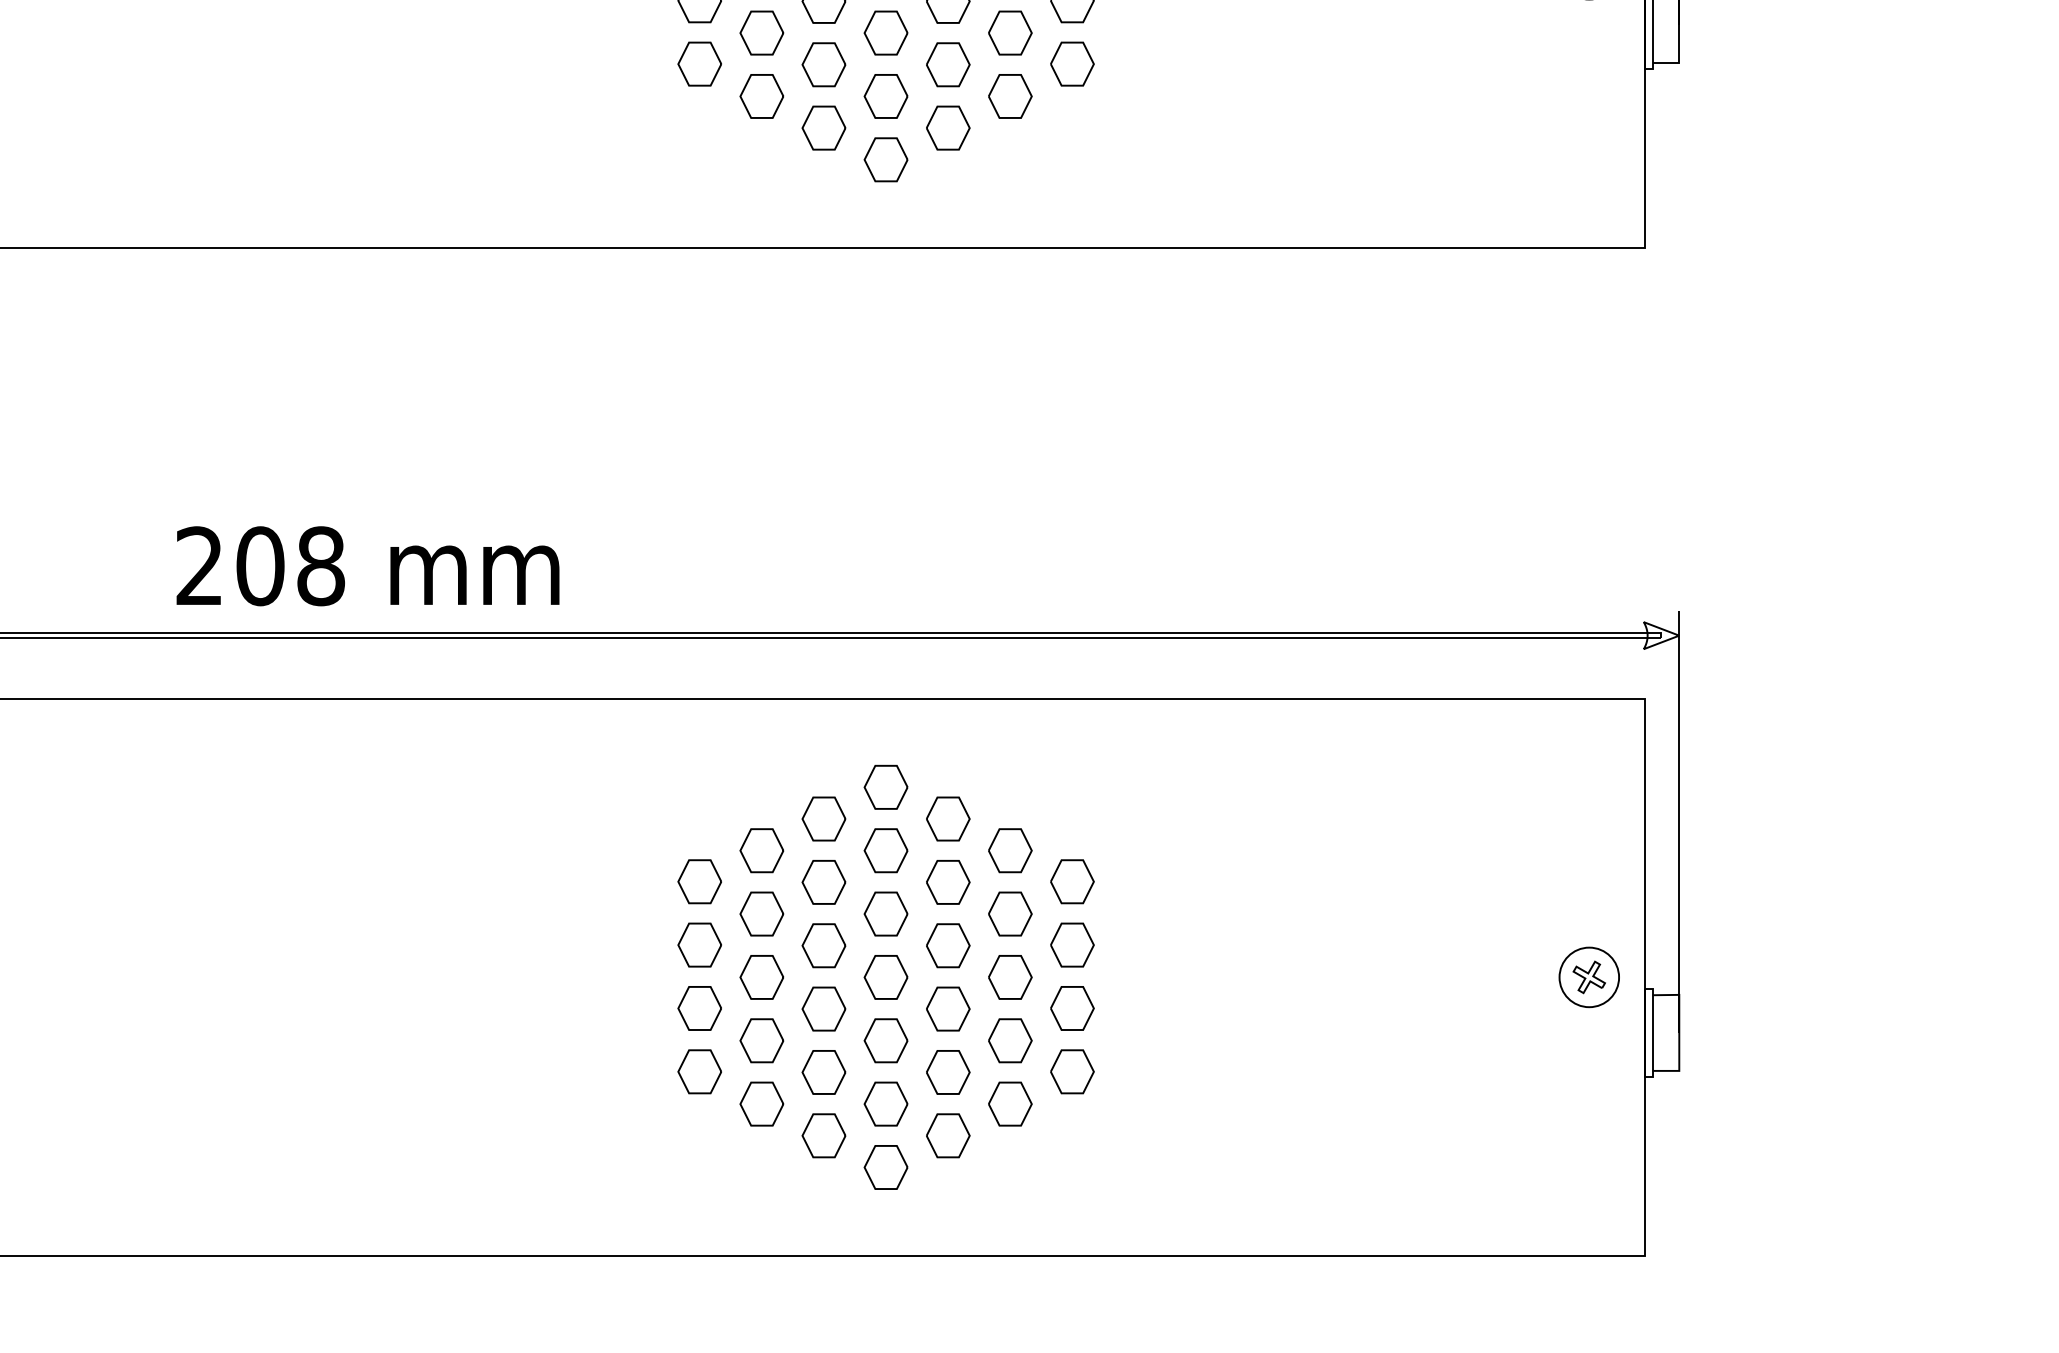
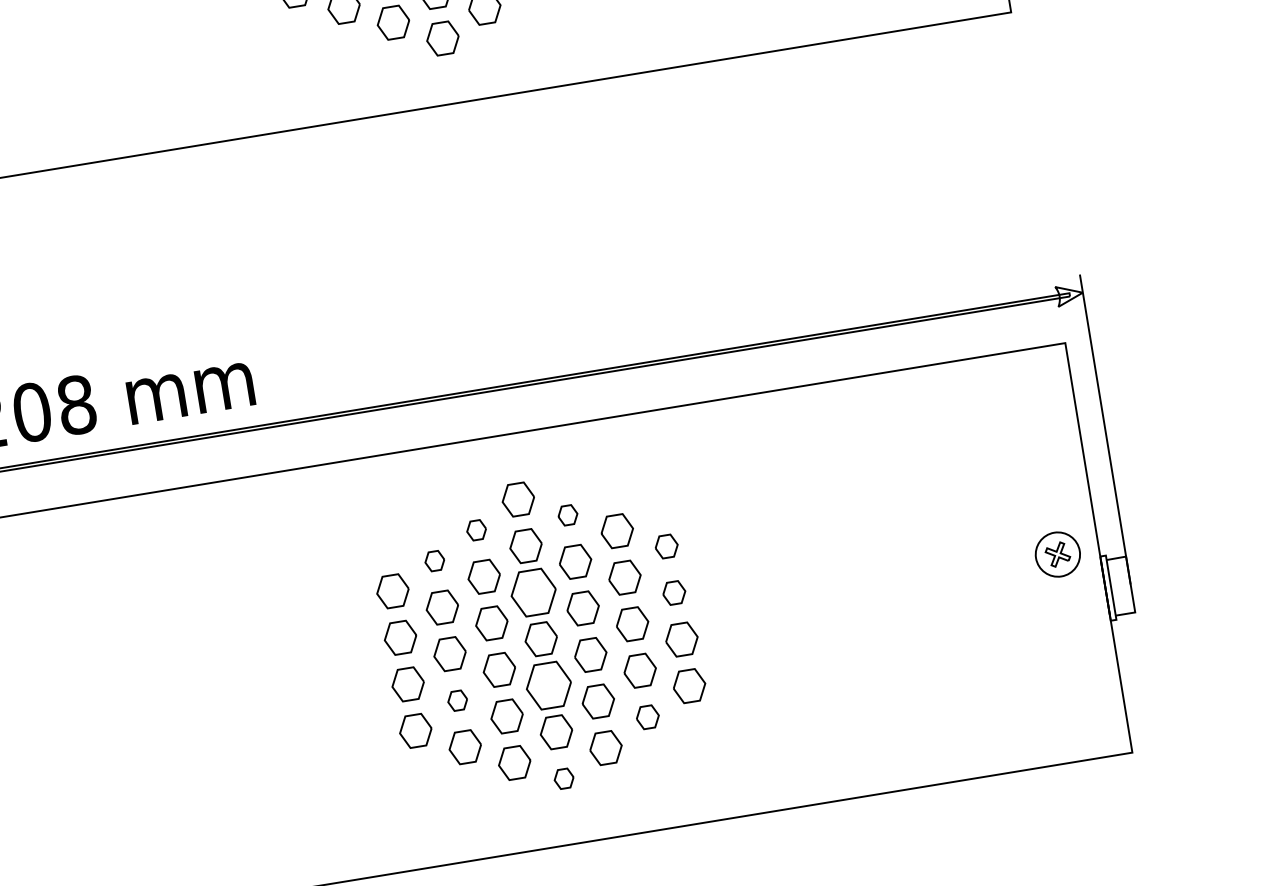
part: (823, 818) -> (476, 529), size x0.6
part: (948, 818) -> (568, 514), size x0.6
part: (761, 850) -> (434, 560), size x0.6
part: (1072, 881) -> (666, 546), size x0.7
part: (885, 913) -> (533, 592), size x1.4
part: (1072, 944) -> (674, 592), size x0.7
part: (761, 1040) -> (457, 700), size x0.6
part: (885, 1040) -> (548, 685), size x1.4
part: (1010, 1103) -> (647, 716), size x0.7
part: (885, 1167) -> (563, 778), size x0.6

